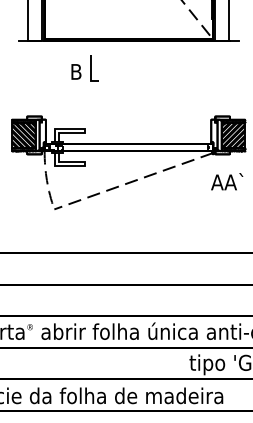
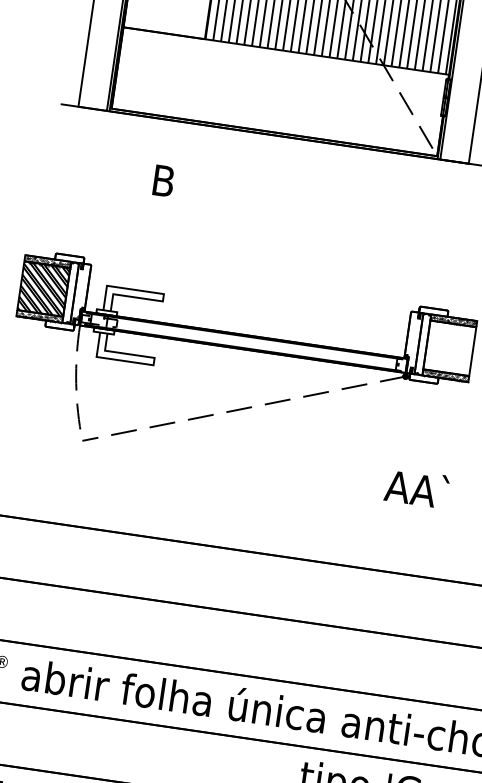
curve: (91, 68) -> (193, 178), removed
hatch: (233, 135) -> (449, 348), removed
text: (227, 181) -> (417, 487), moved

